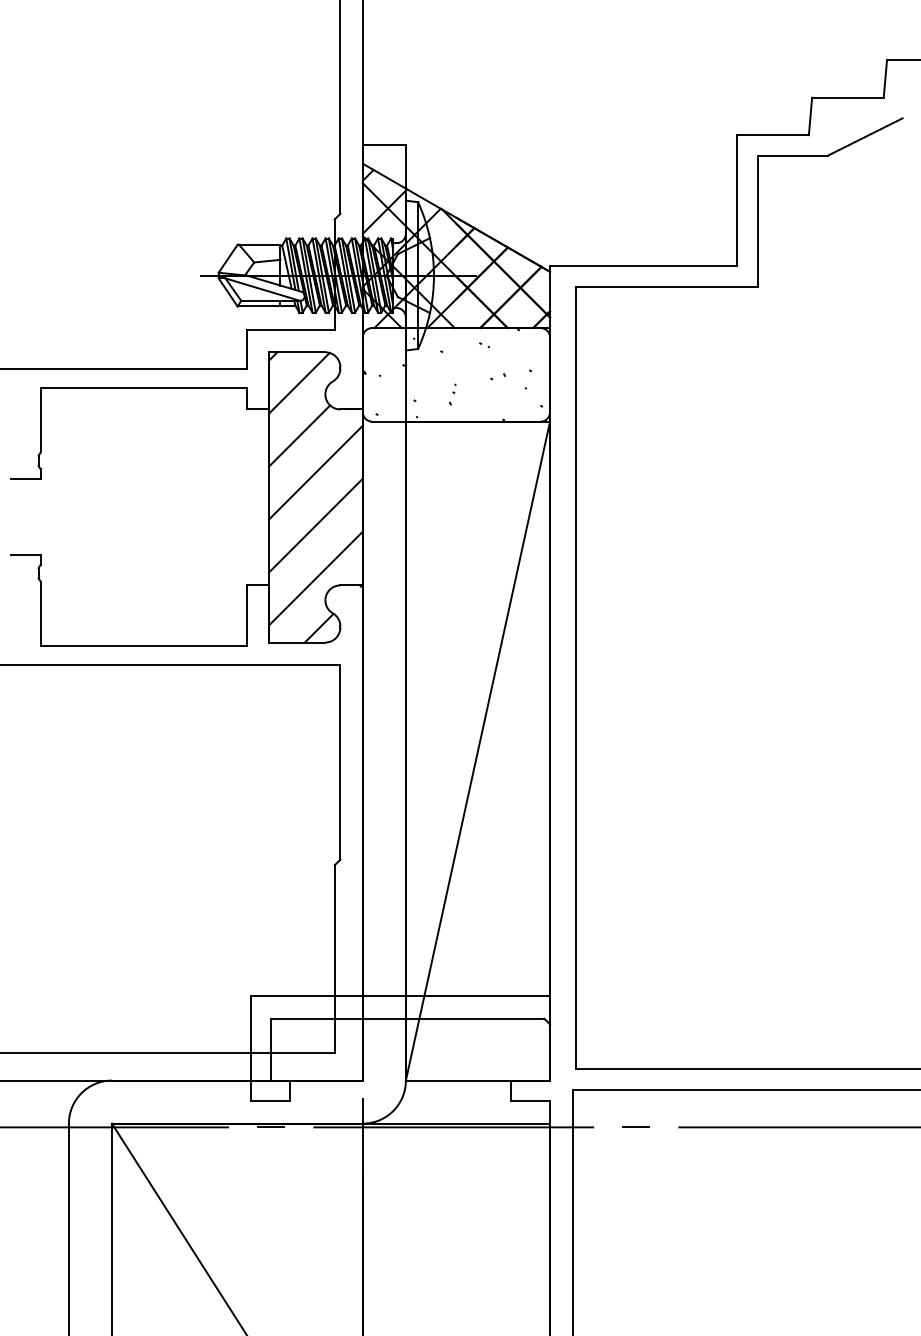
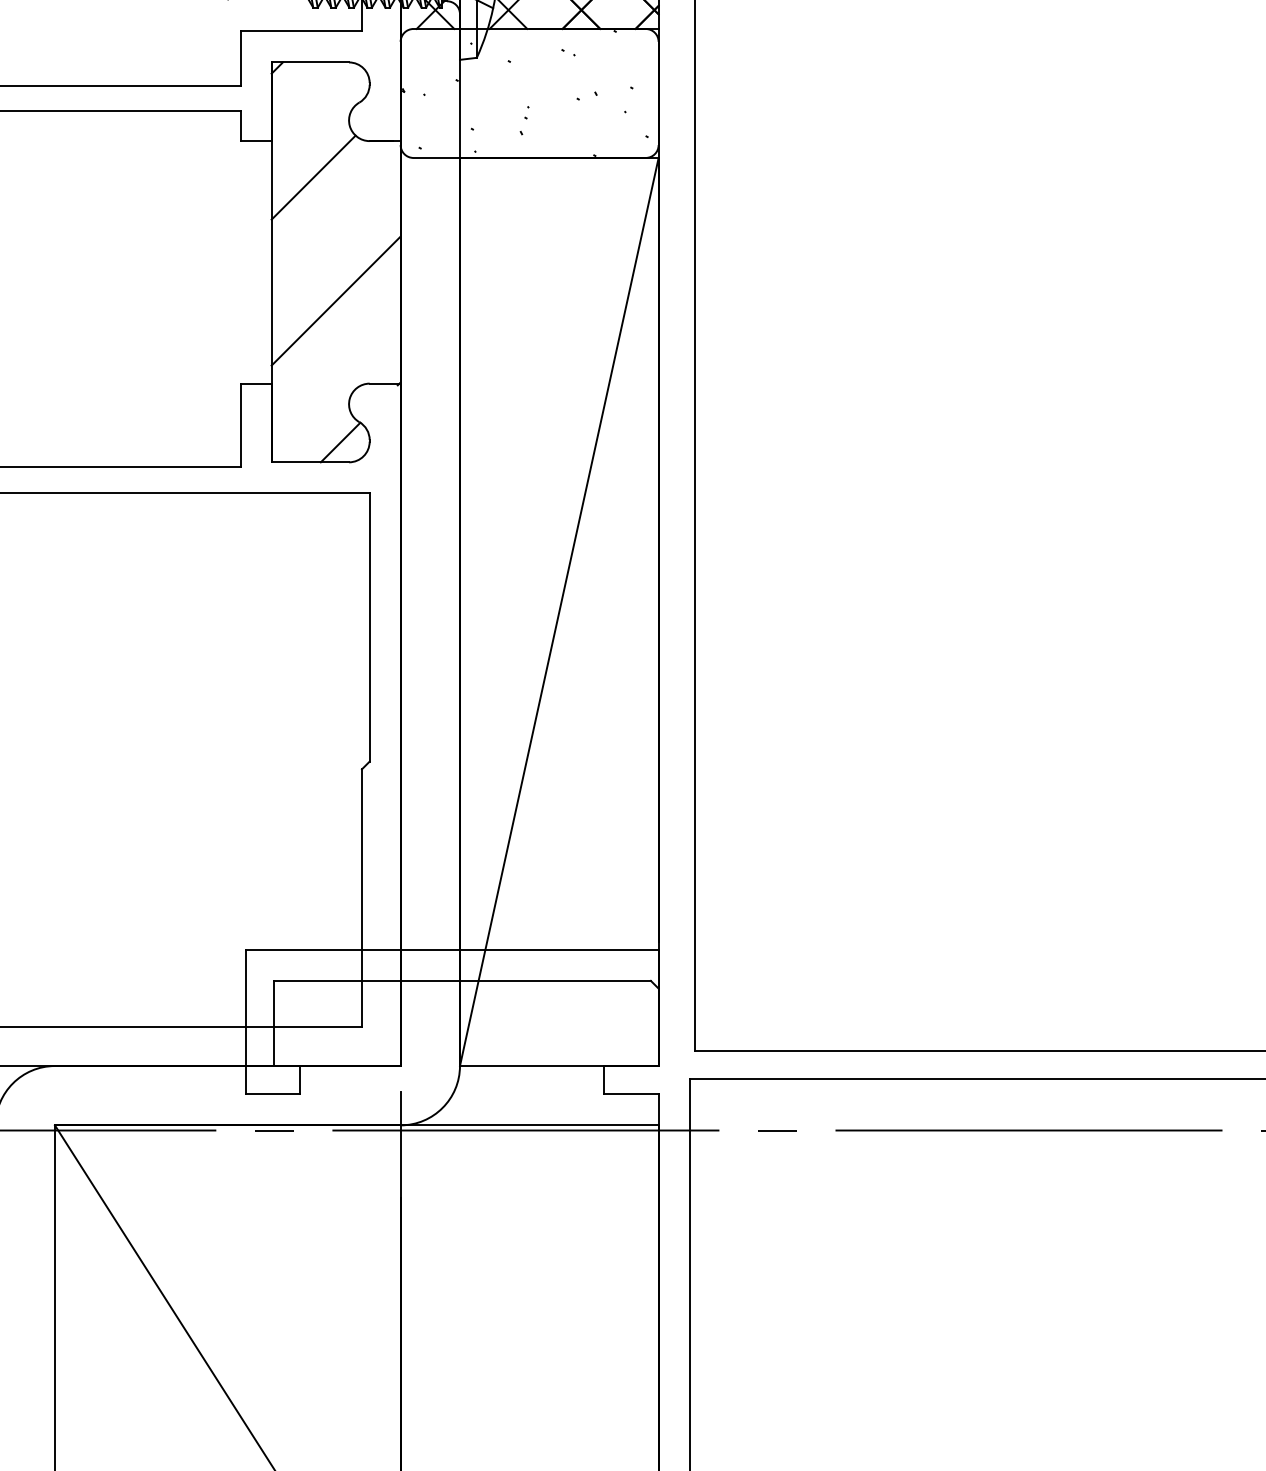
line: (299, 382) -> (313, 103), removed
line: (315, 472) -> (335, 228), removed
line: (315, 578) -> (335, 374), removed

